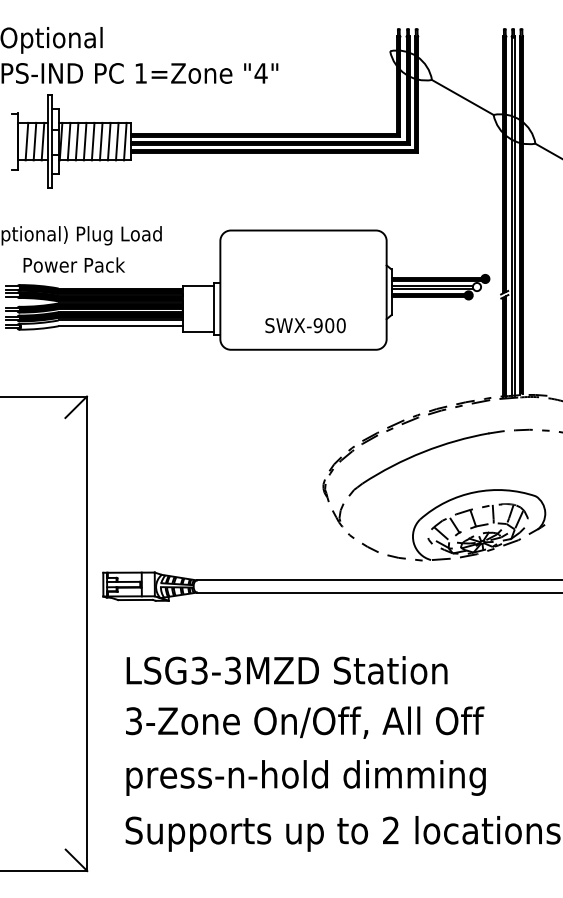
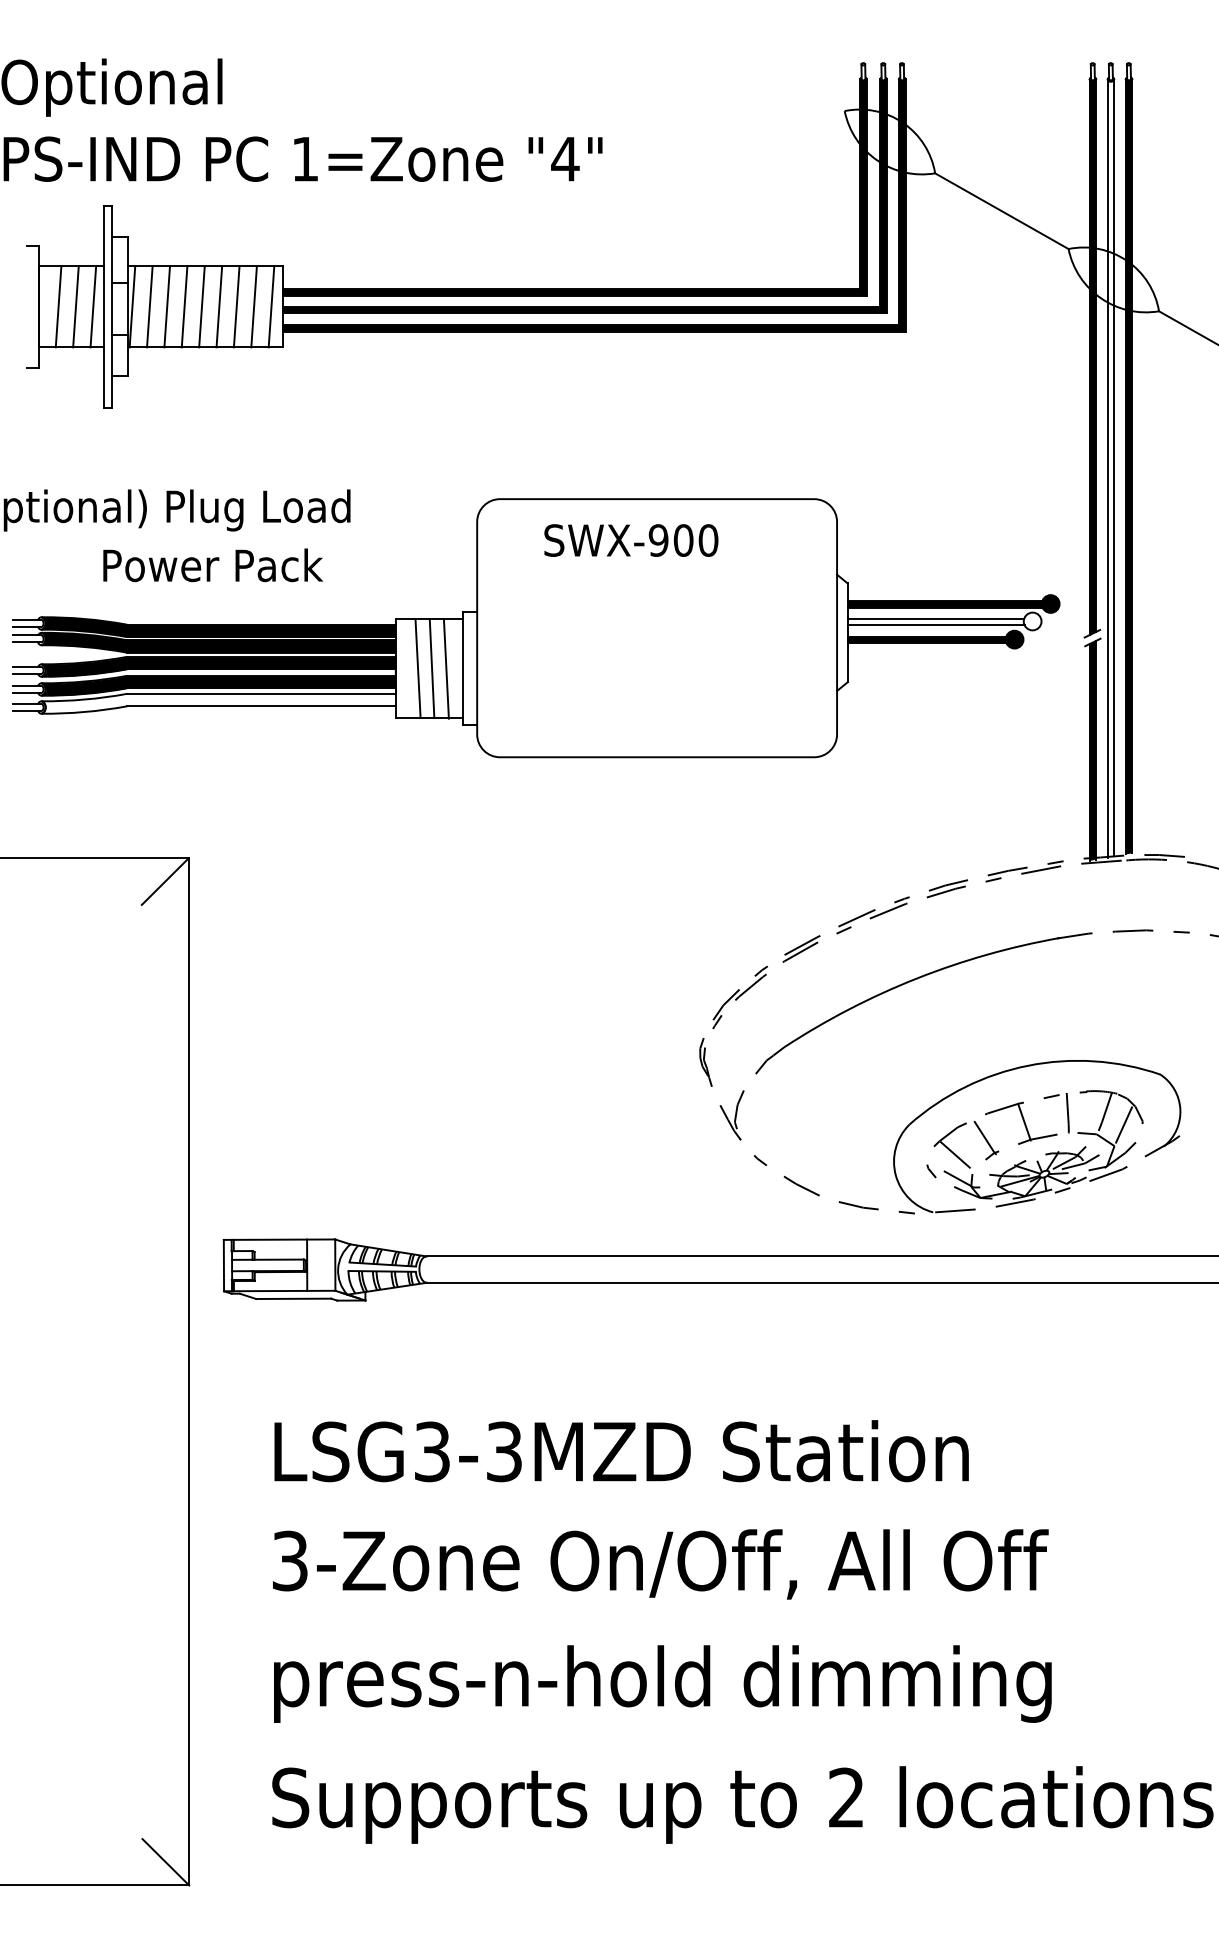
text: (73, 264) -> (211, 564), moved
line: (192, 308) -> (416, 667), added
line: (199, 308) -> (432, 667), added
line: (205, 308) -> (445, 667), added
text: (305, 325) -> (631, 540), moved

